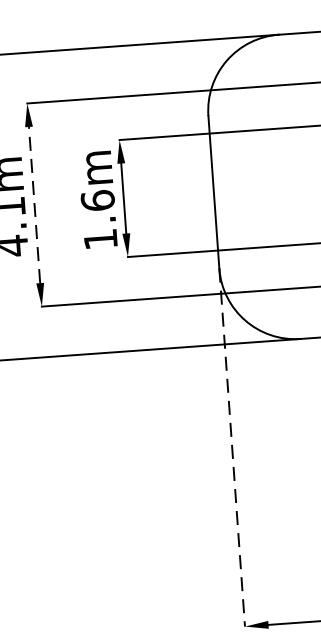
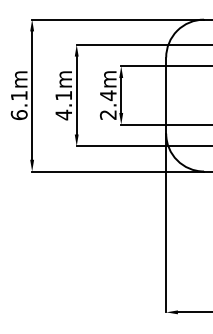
line: (34, 204) -> (76, 95), dashed -> solid
text: (97, 218) -> (107, 104), 1.6m -> 2.4m
line: (232, 448) -> (166, 223), dashed -> solid

